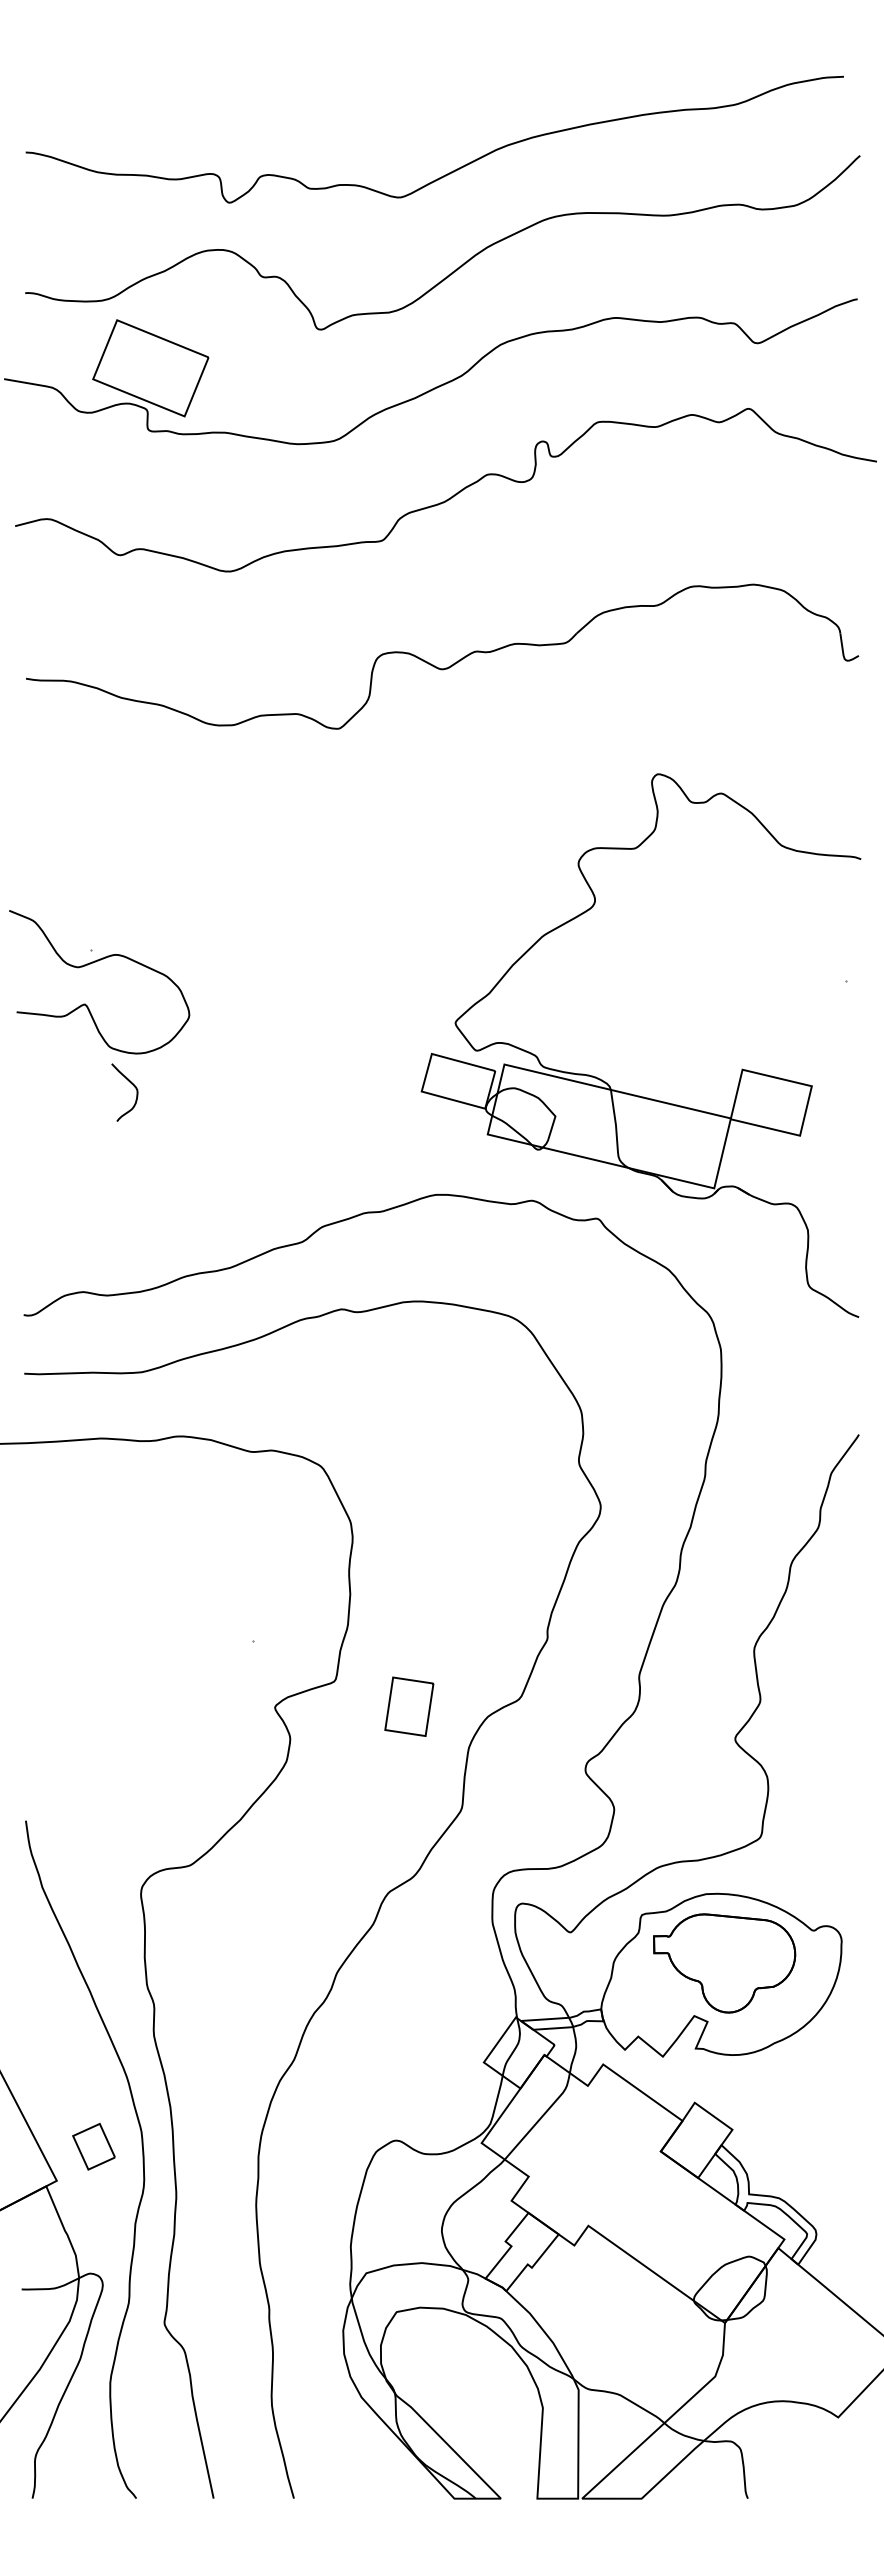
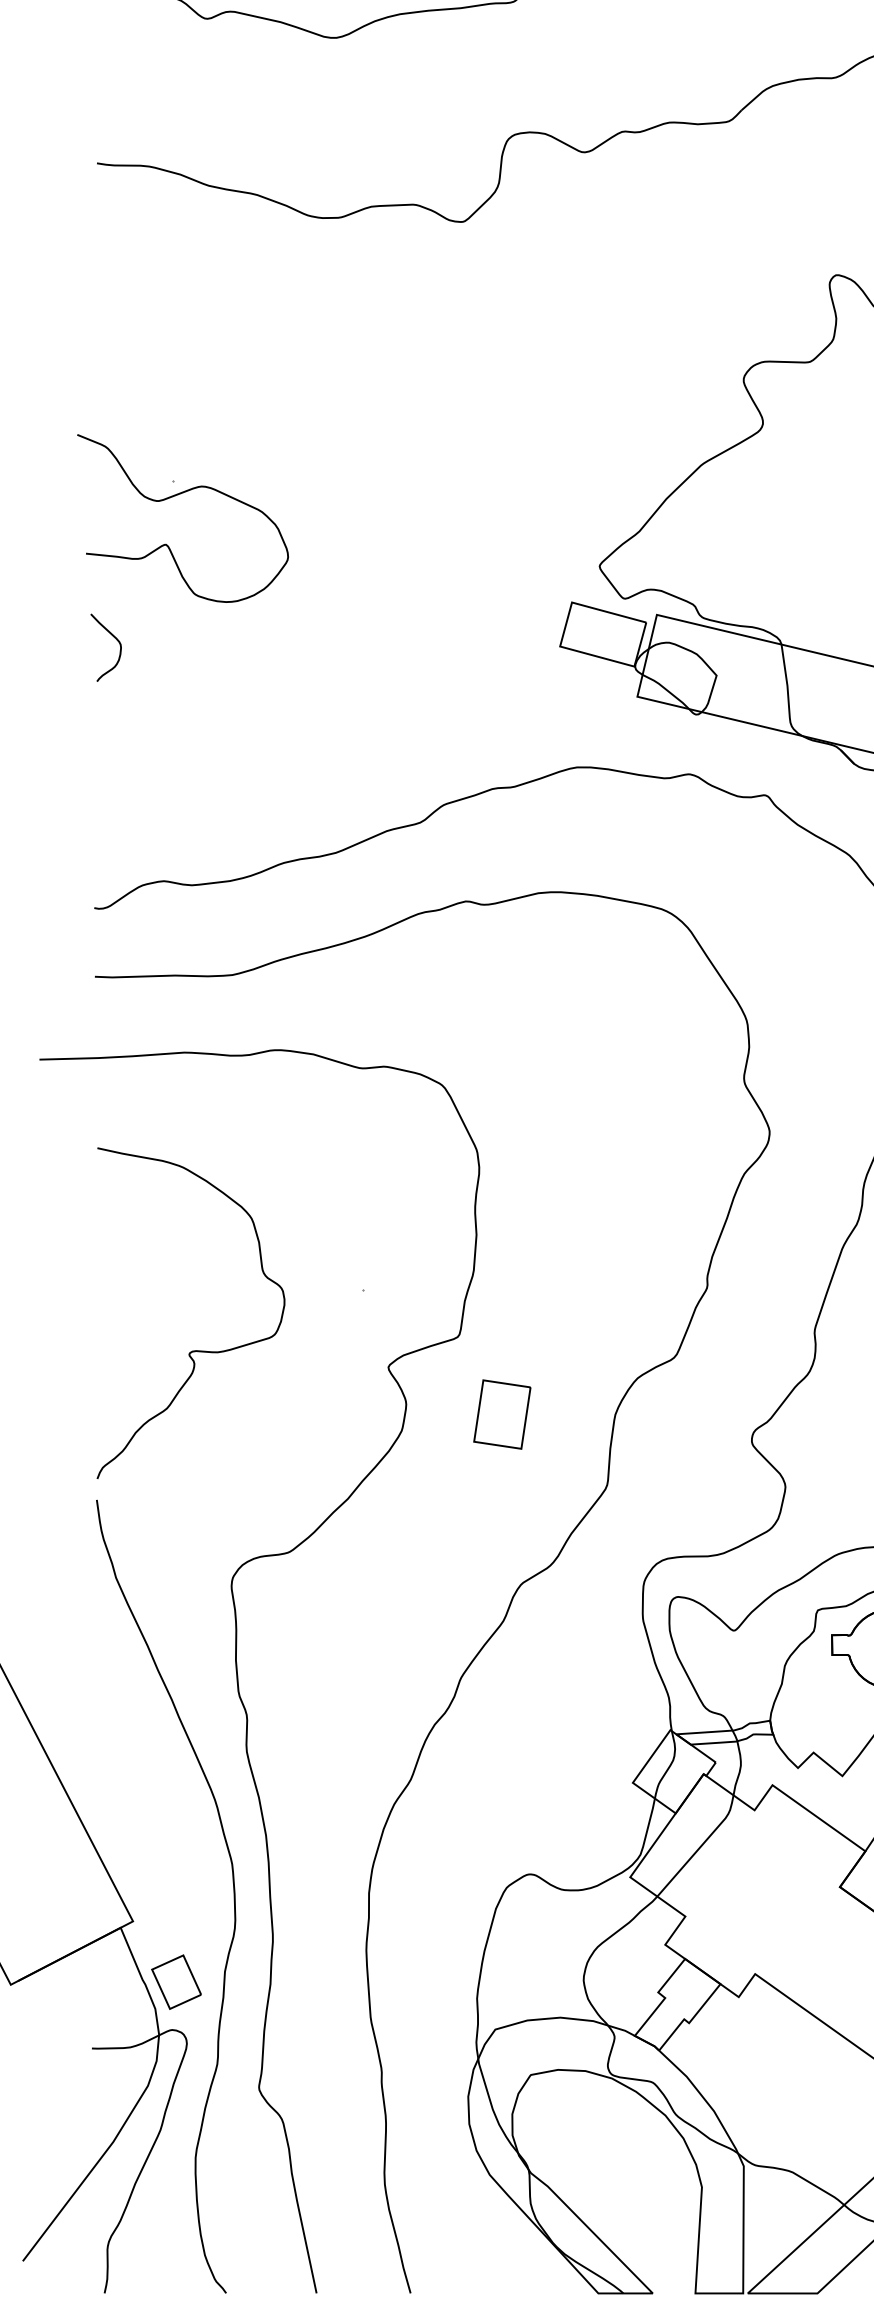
curve: (131, 1084) -> (113, 638), moved
curve: (109, 1692) -> (194, 1349), added
part: (409, 1706) -> (502, 1414), moved
part: (93, 2146) -> (175, 1981), moved

